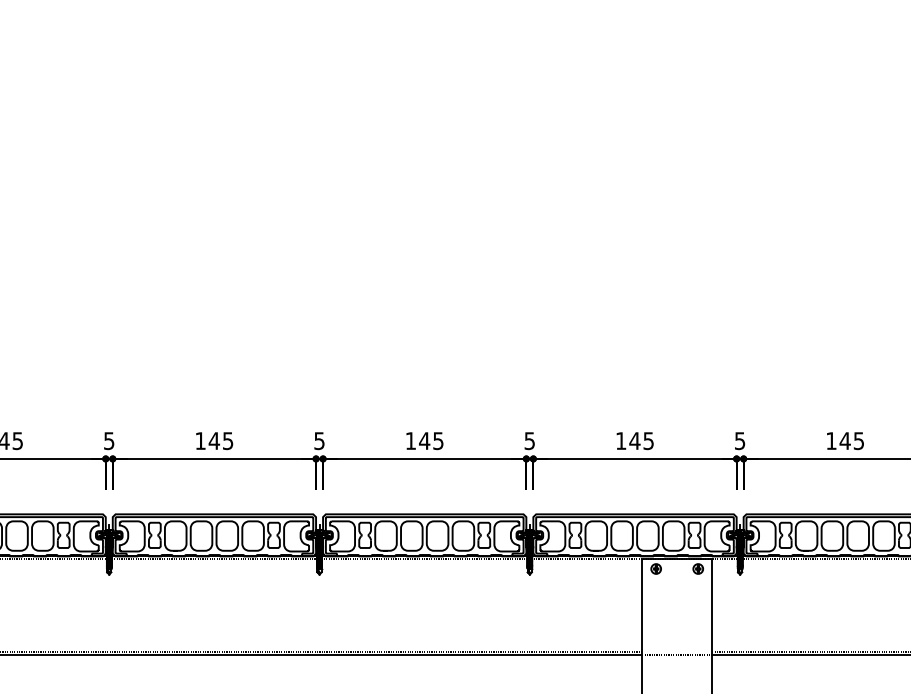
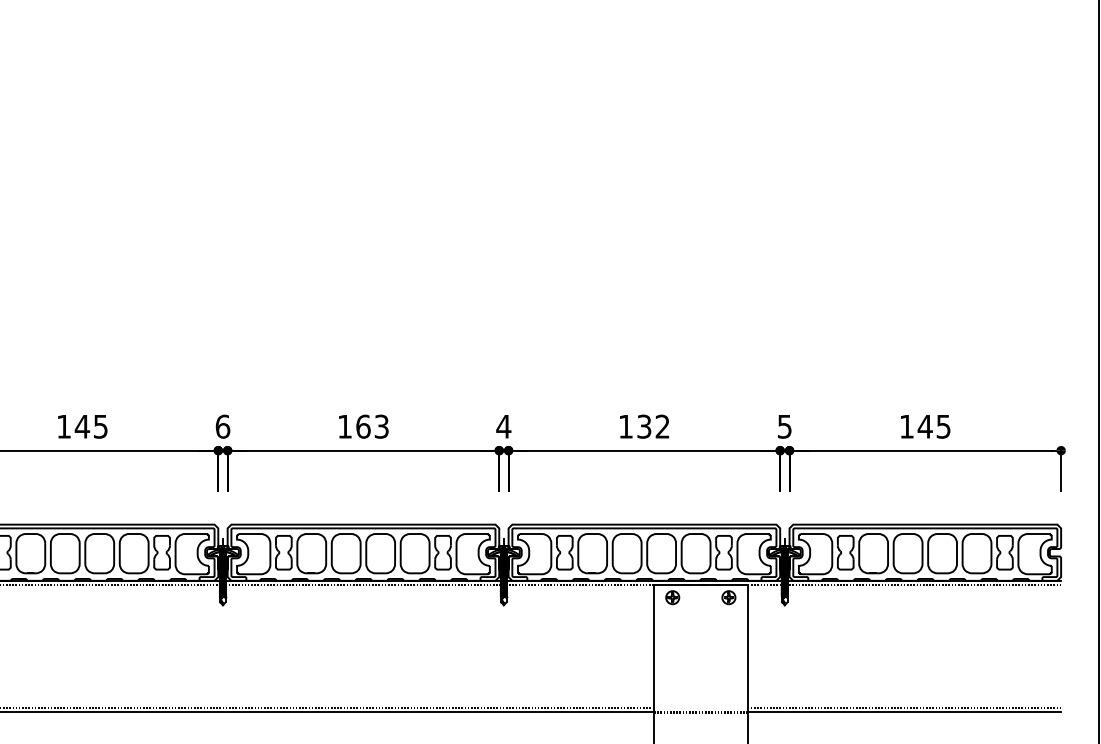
text: (319, 441) -> (222, 427), 5 -> 6
text: (431, 441) -> (372, 427), 145 -> 163
text: (529, 441) -> (503, 427), 5 -> 4
text: (641, 441) -> (653, 427), 145 -> 132

